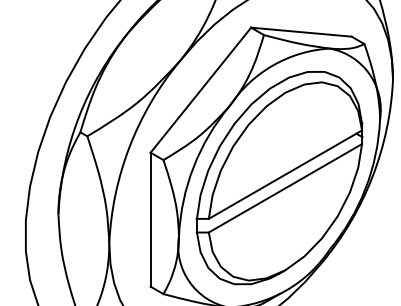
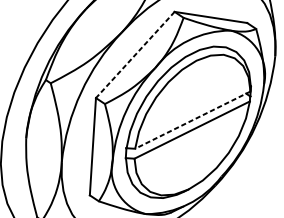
line: (200, 90) -> (135, 55), solid -> dashed
line: (285, 174) -> (192, 120), solid -> dashed

